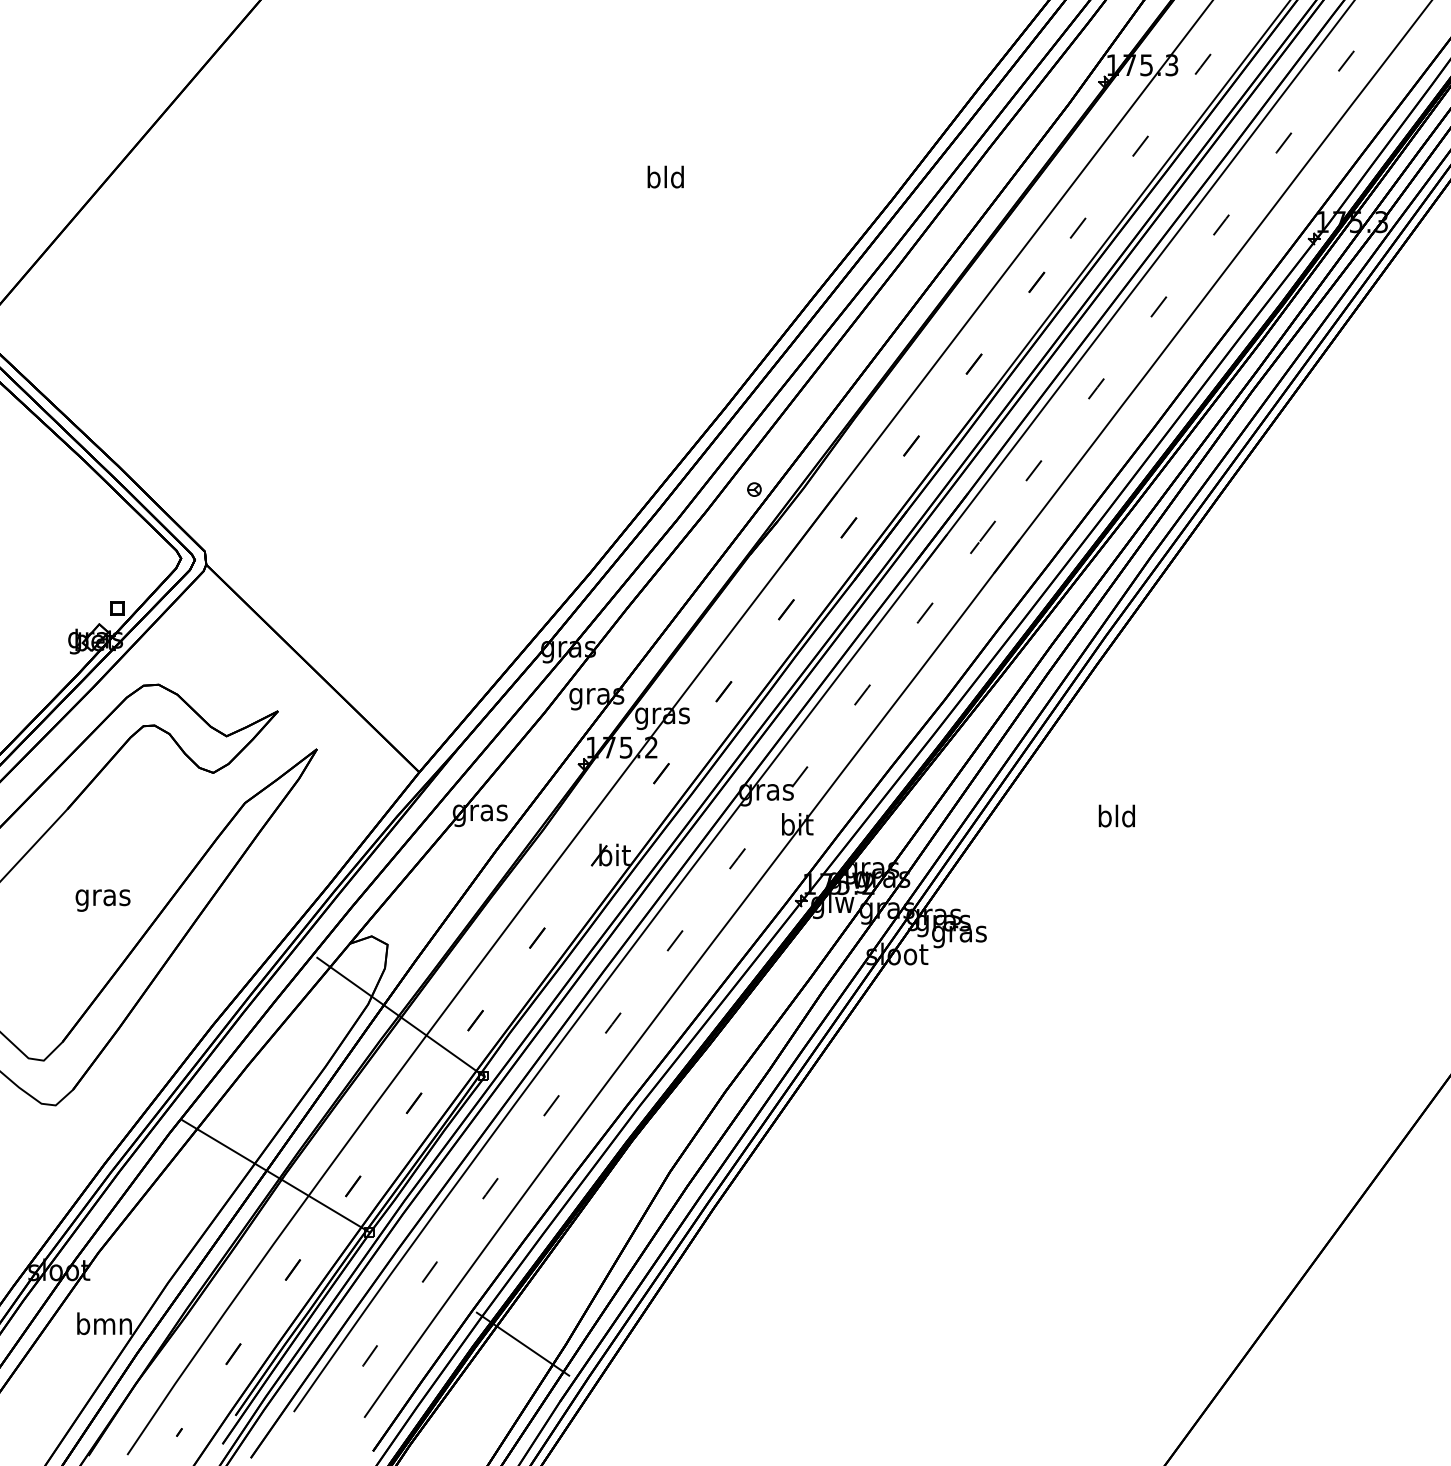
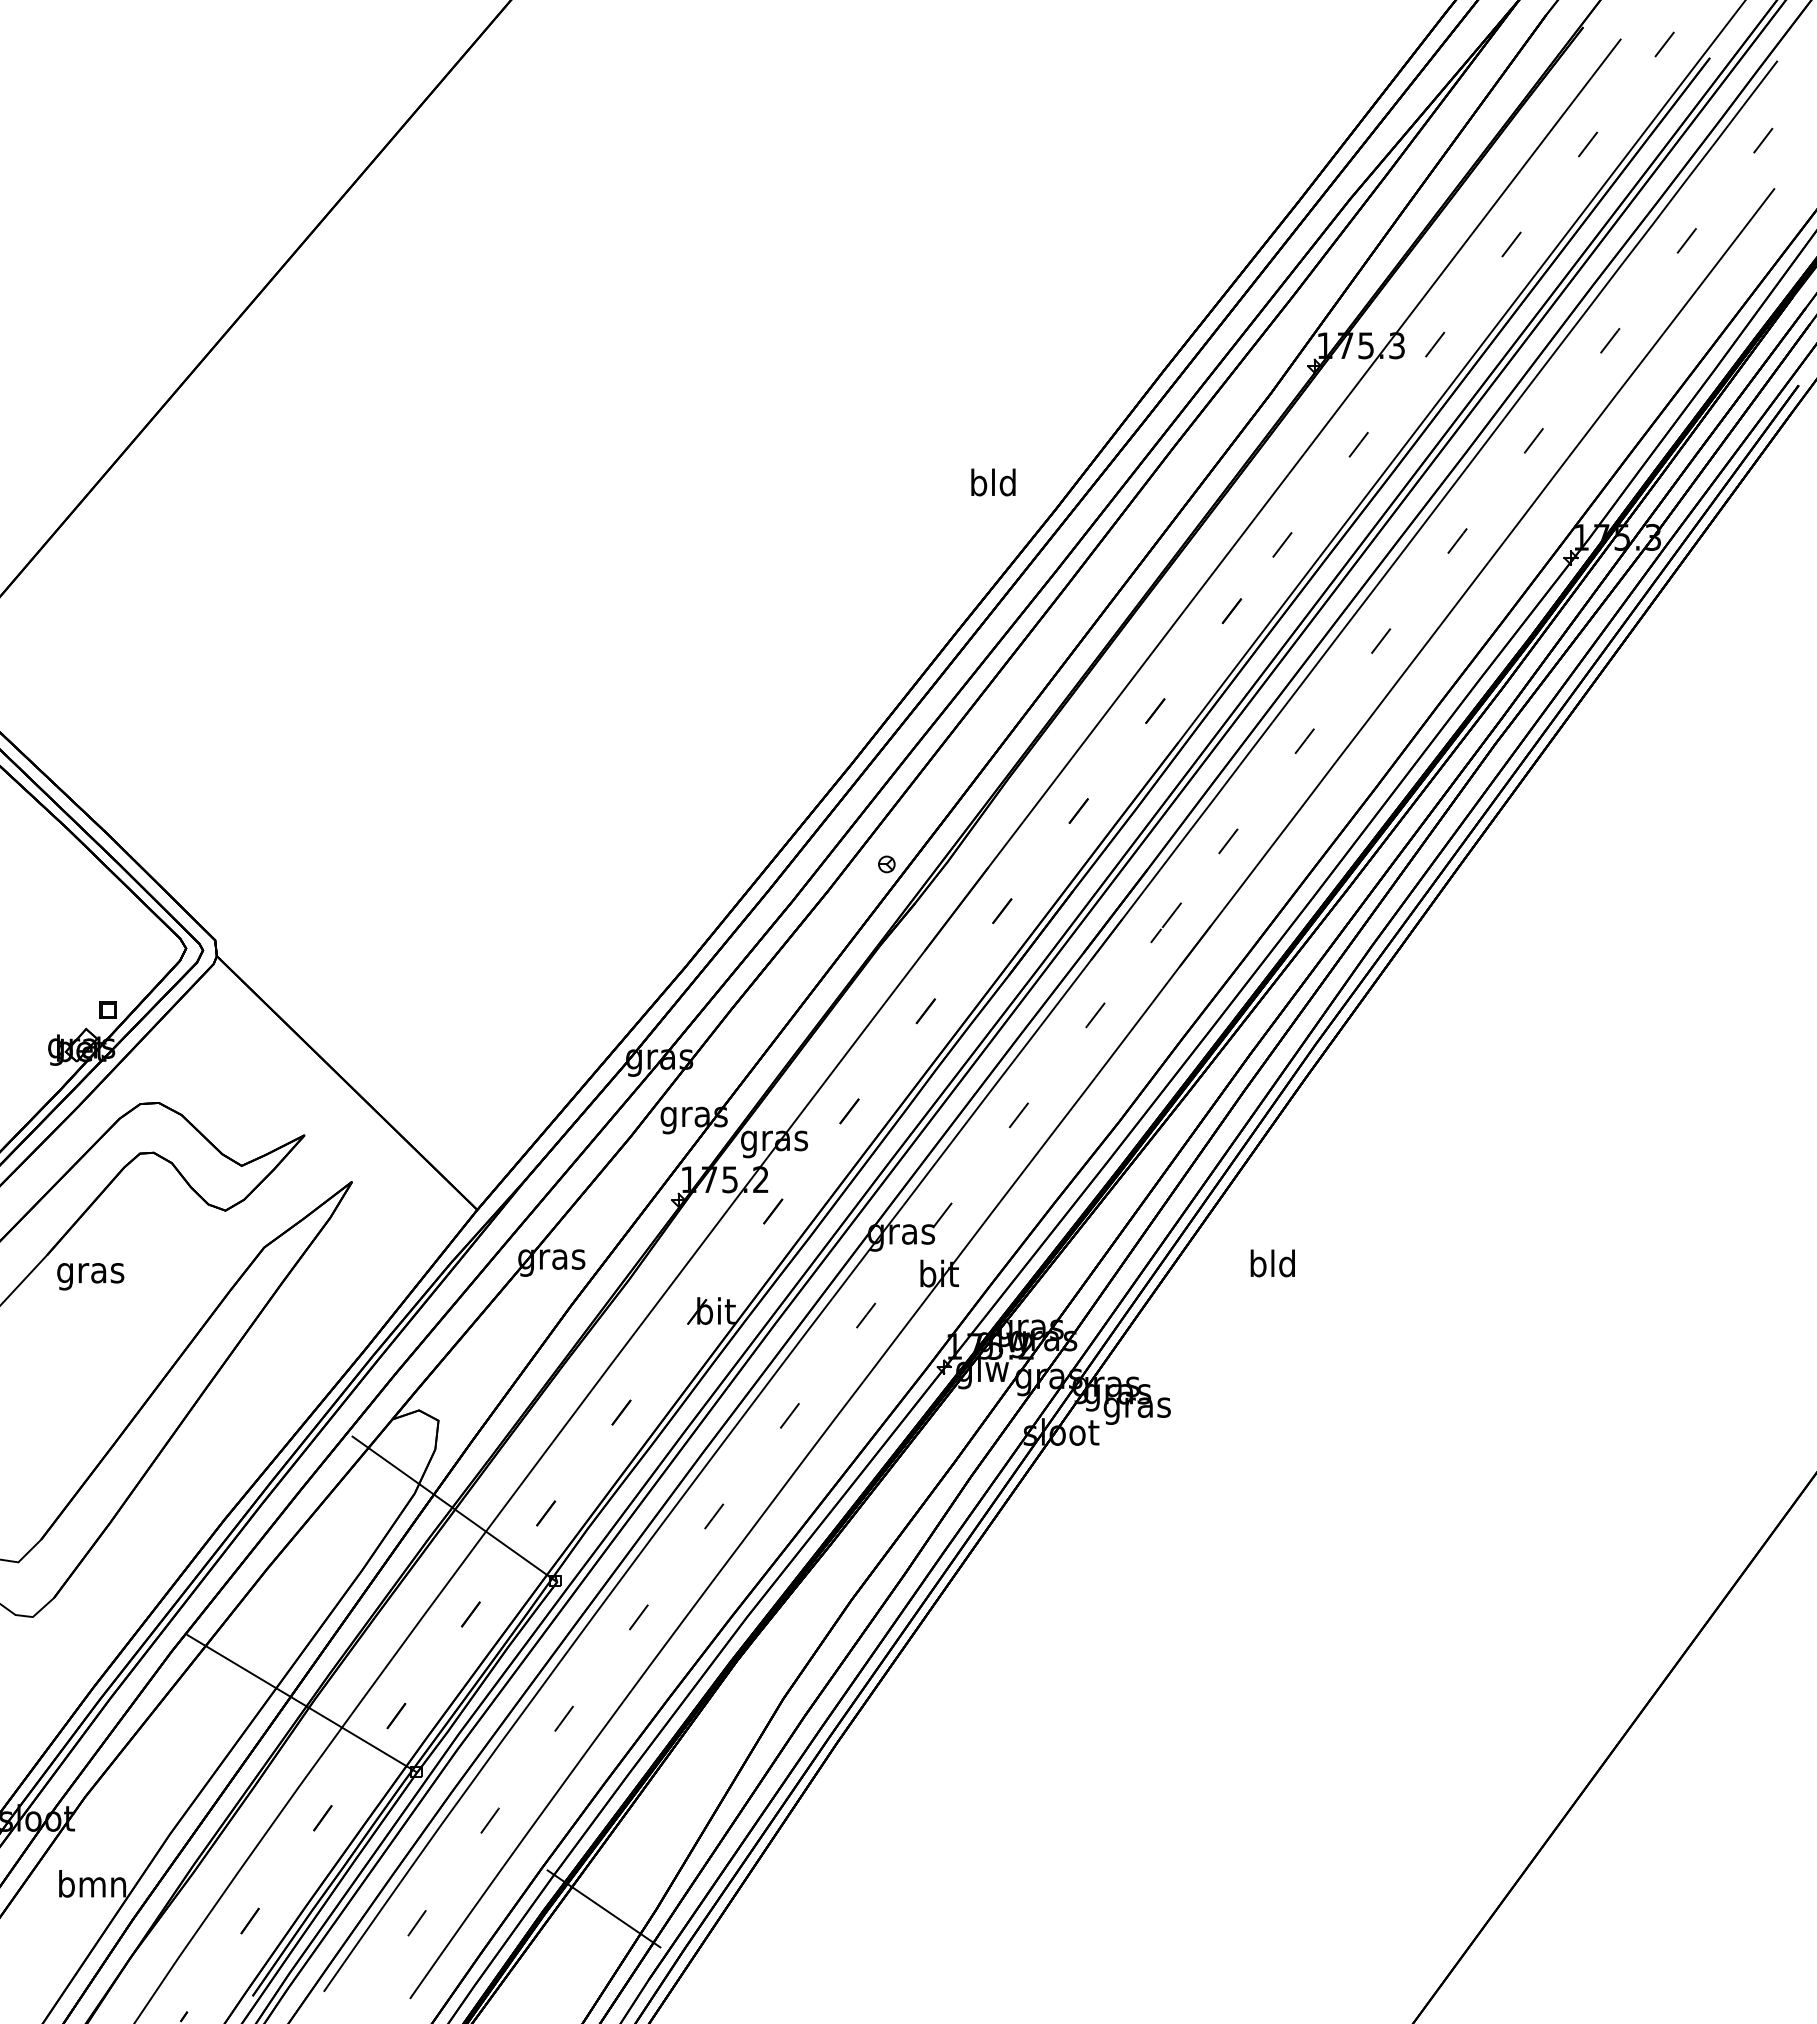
text: (665, 177) -> (993, 482), moved
text: (1116, 816) -> (1272, 1263), moved
text: (102, 900) -> (90, 1276), moved

